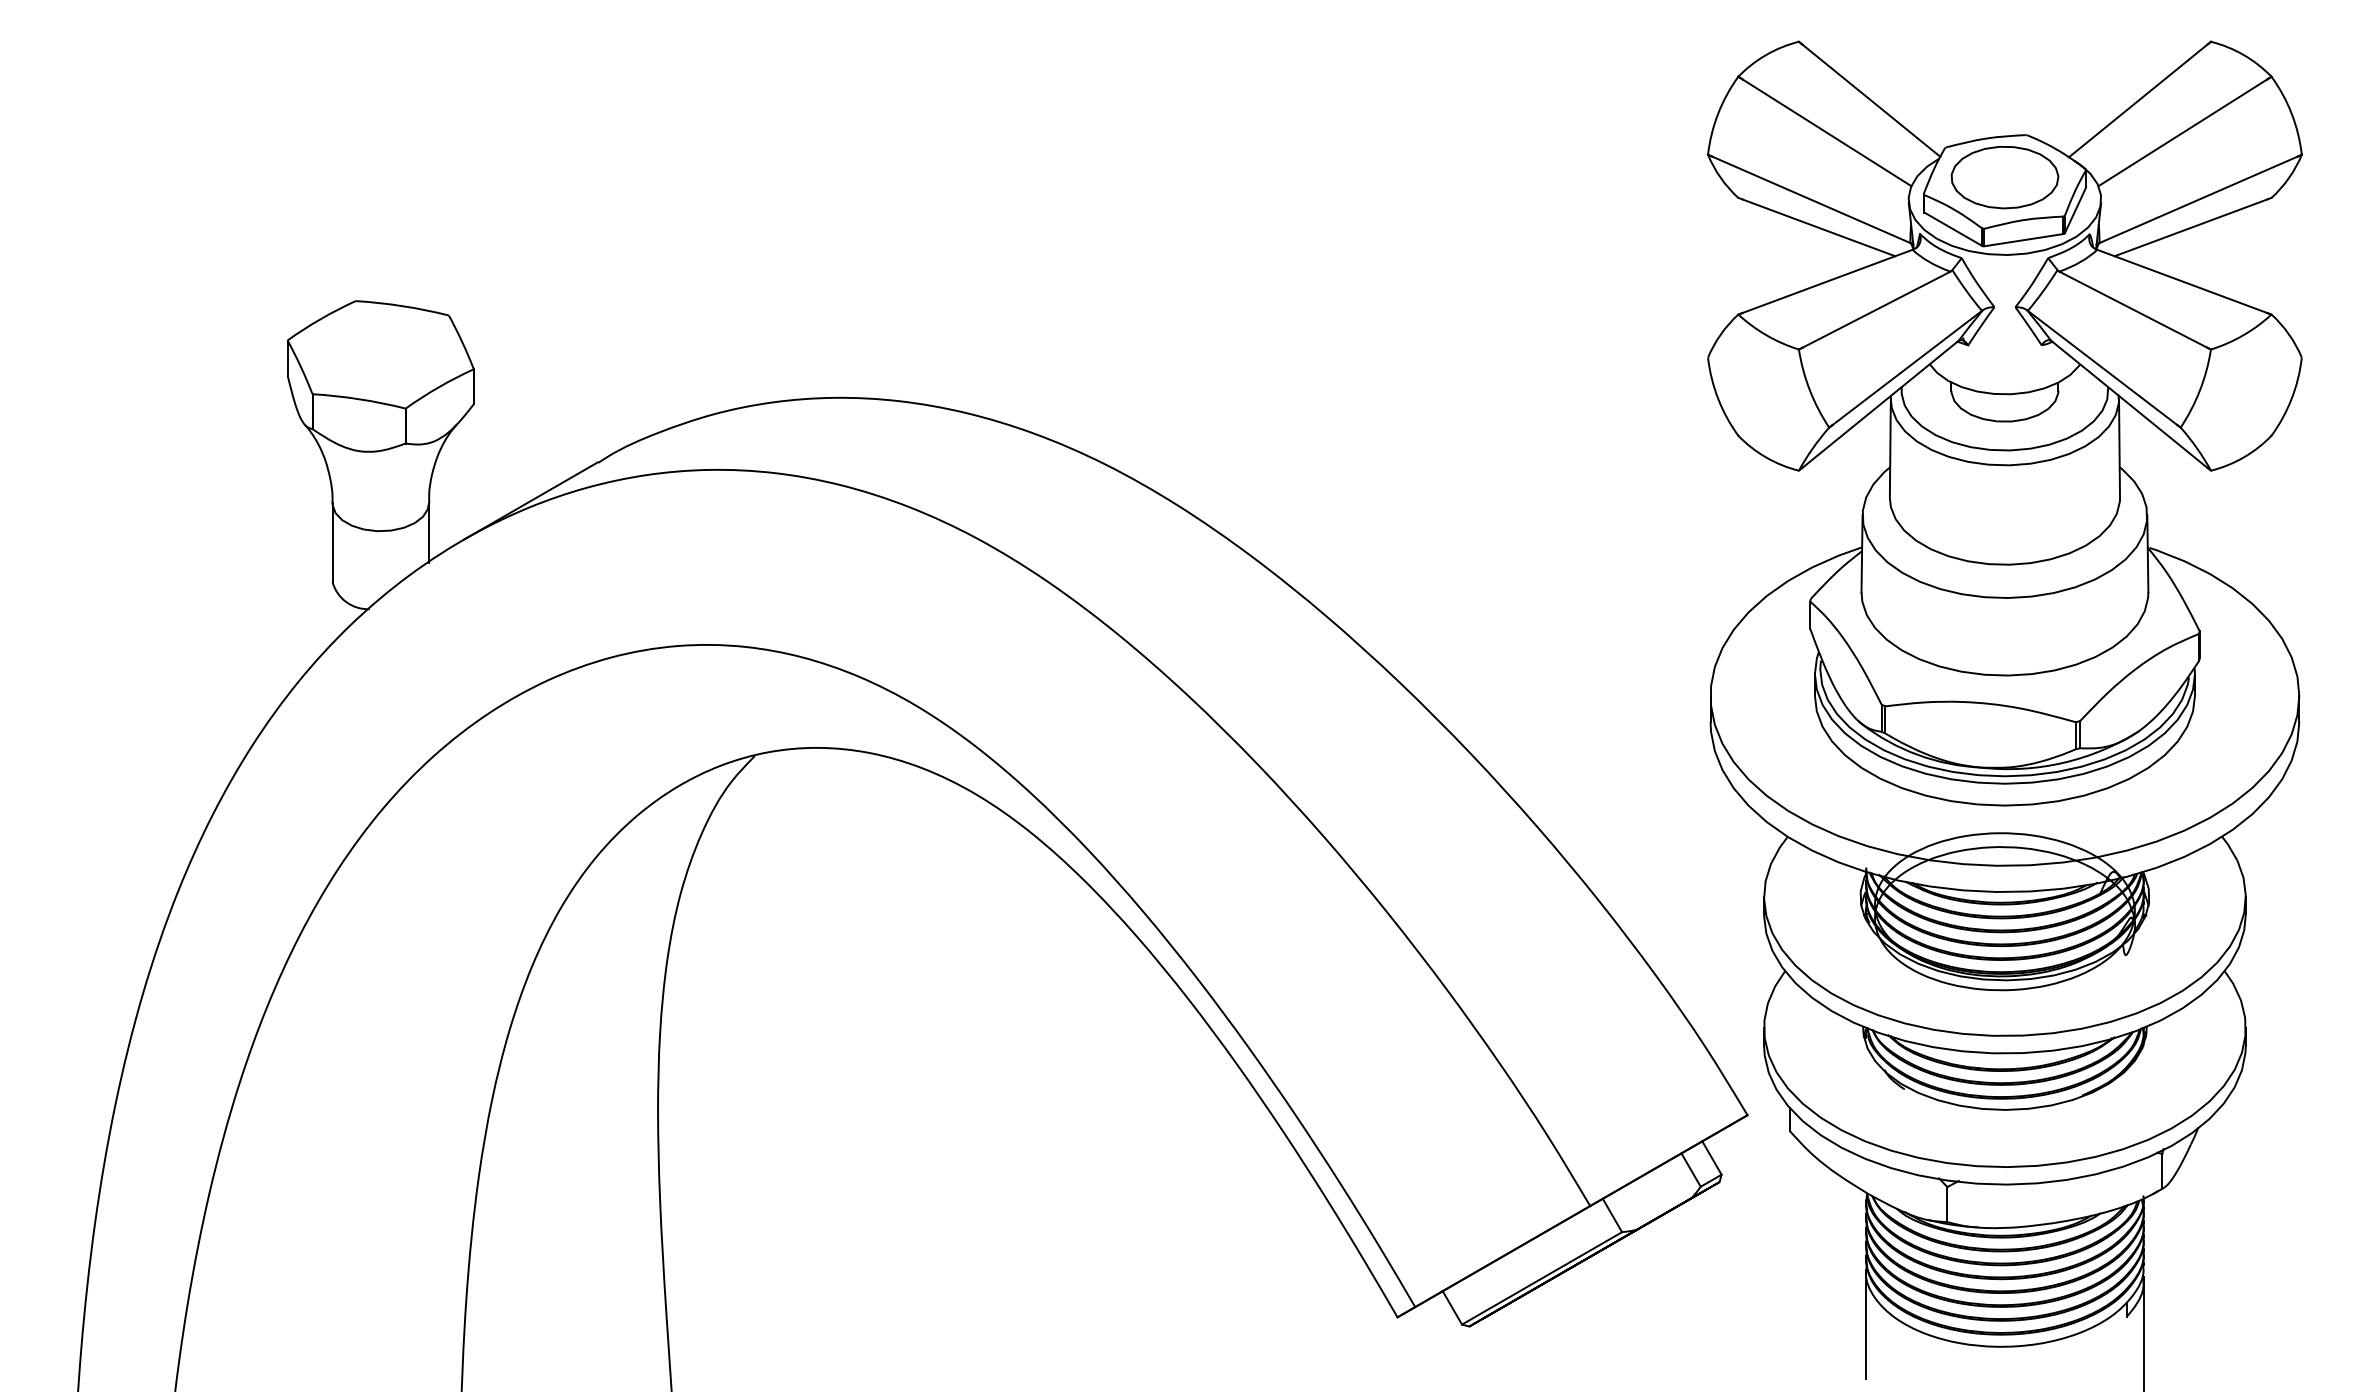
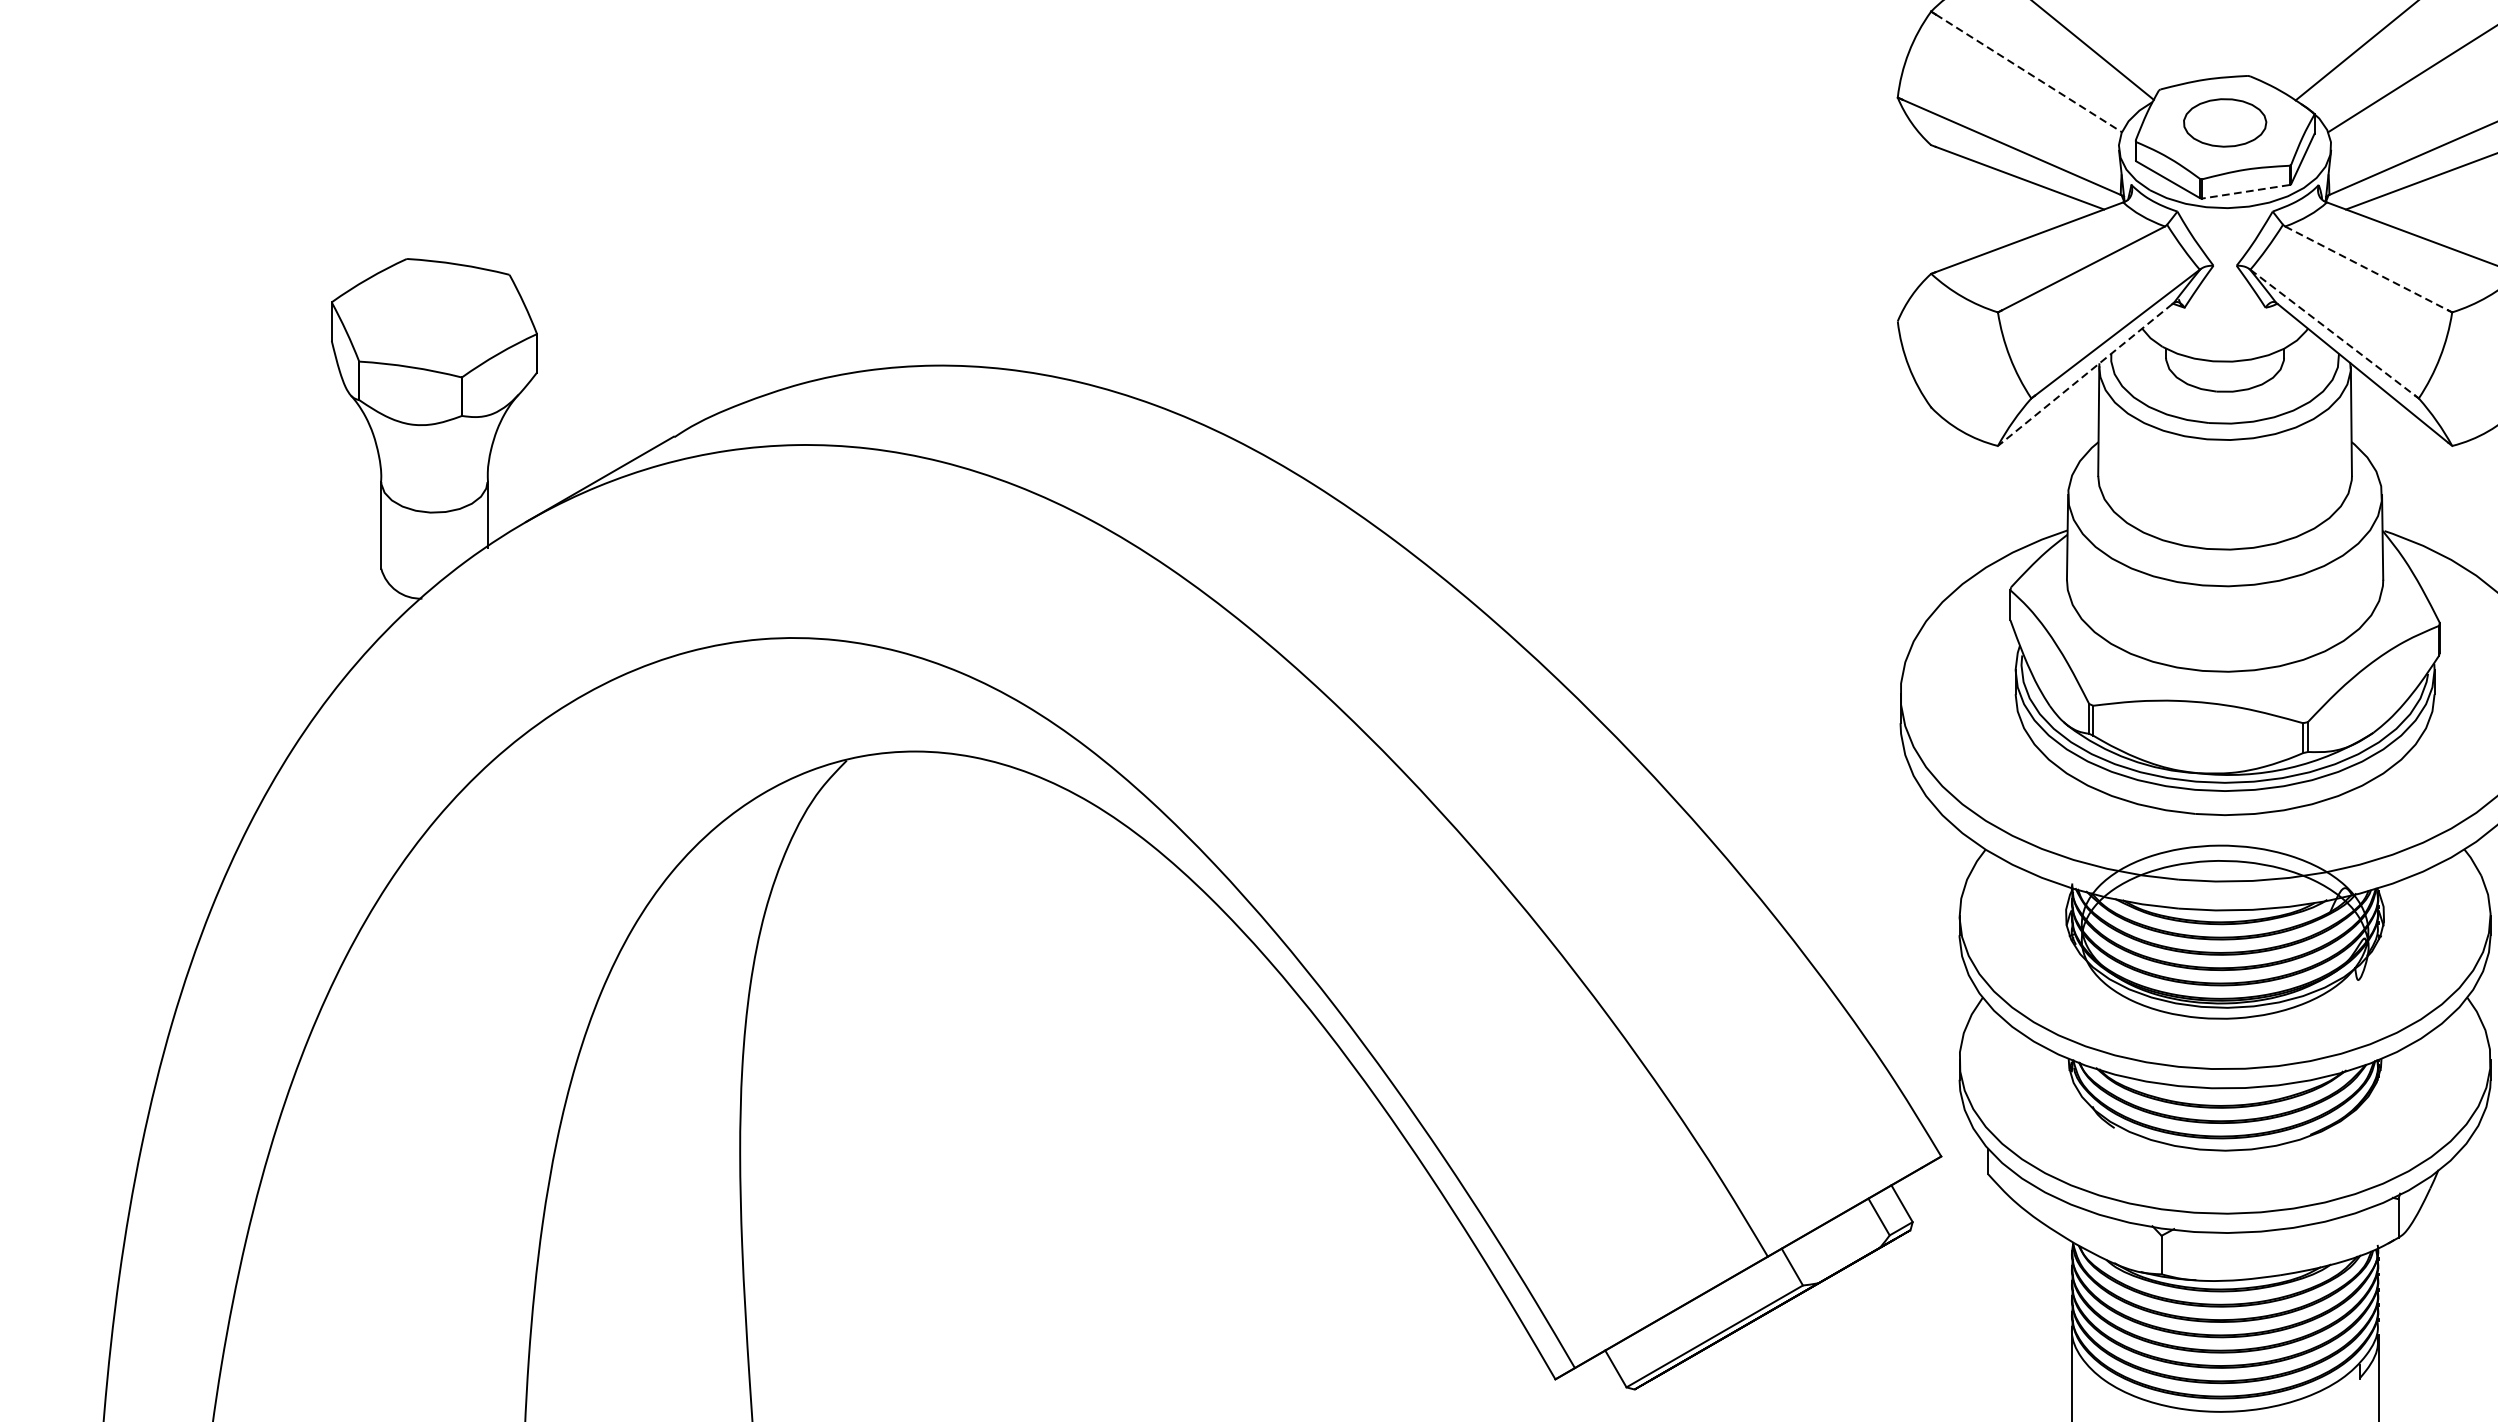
line: (1826, 132) -> (2028, 73), solid -> dashed
part: (2004, 177) -> (2224, 122), size x0.7
line: (2023, 240) -> (2245, 192), solid -> dashed
line: (2133, 309) -> (2366, 268), solid -> dashed
line: (2102, 368) -> (2332, 333), solid -> dashed
line: (1879, 404) -> (2086, 372), solid -> dashed

